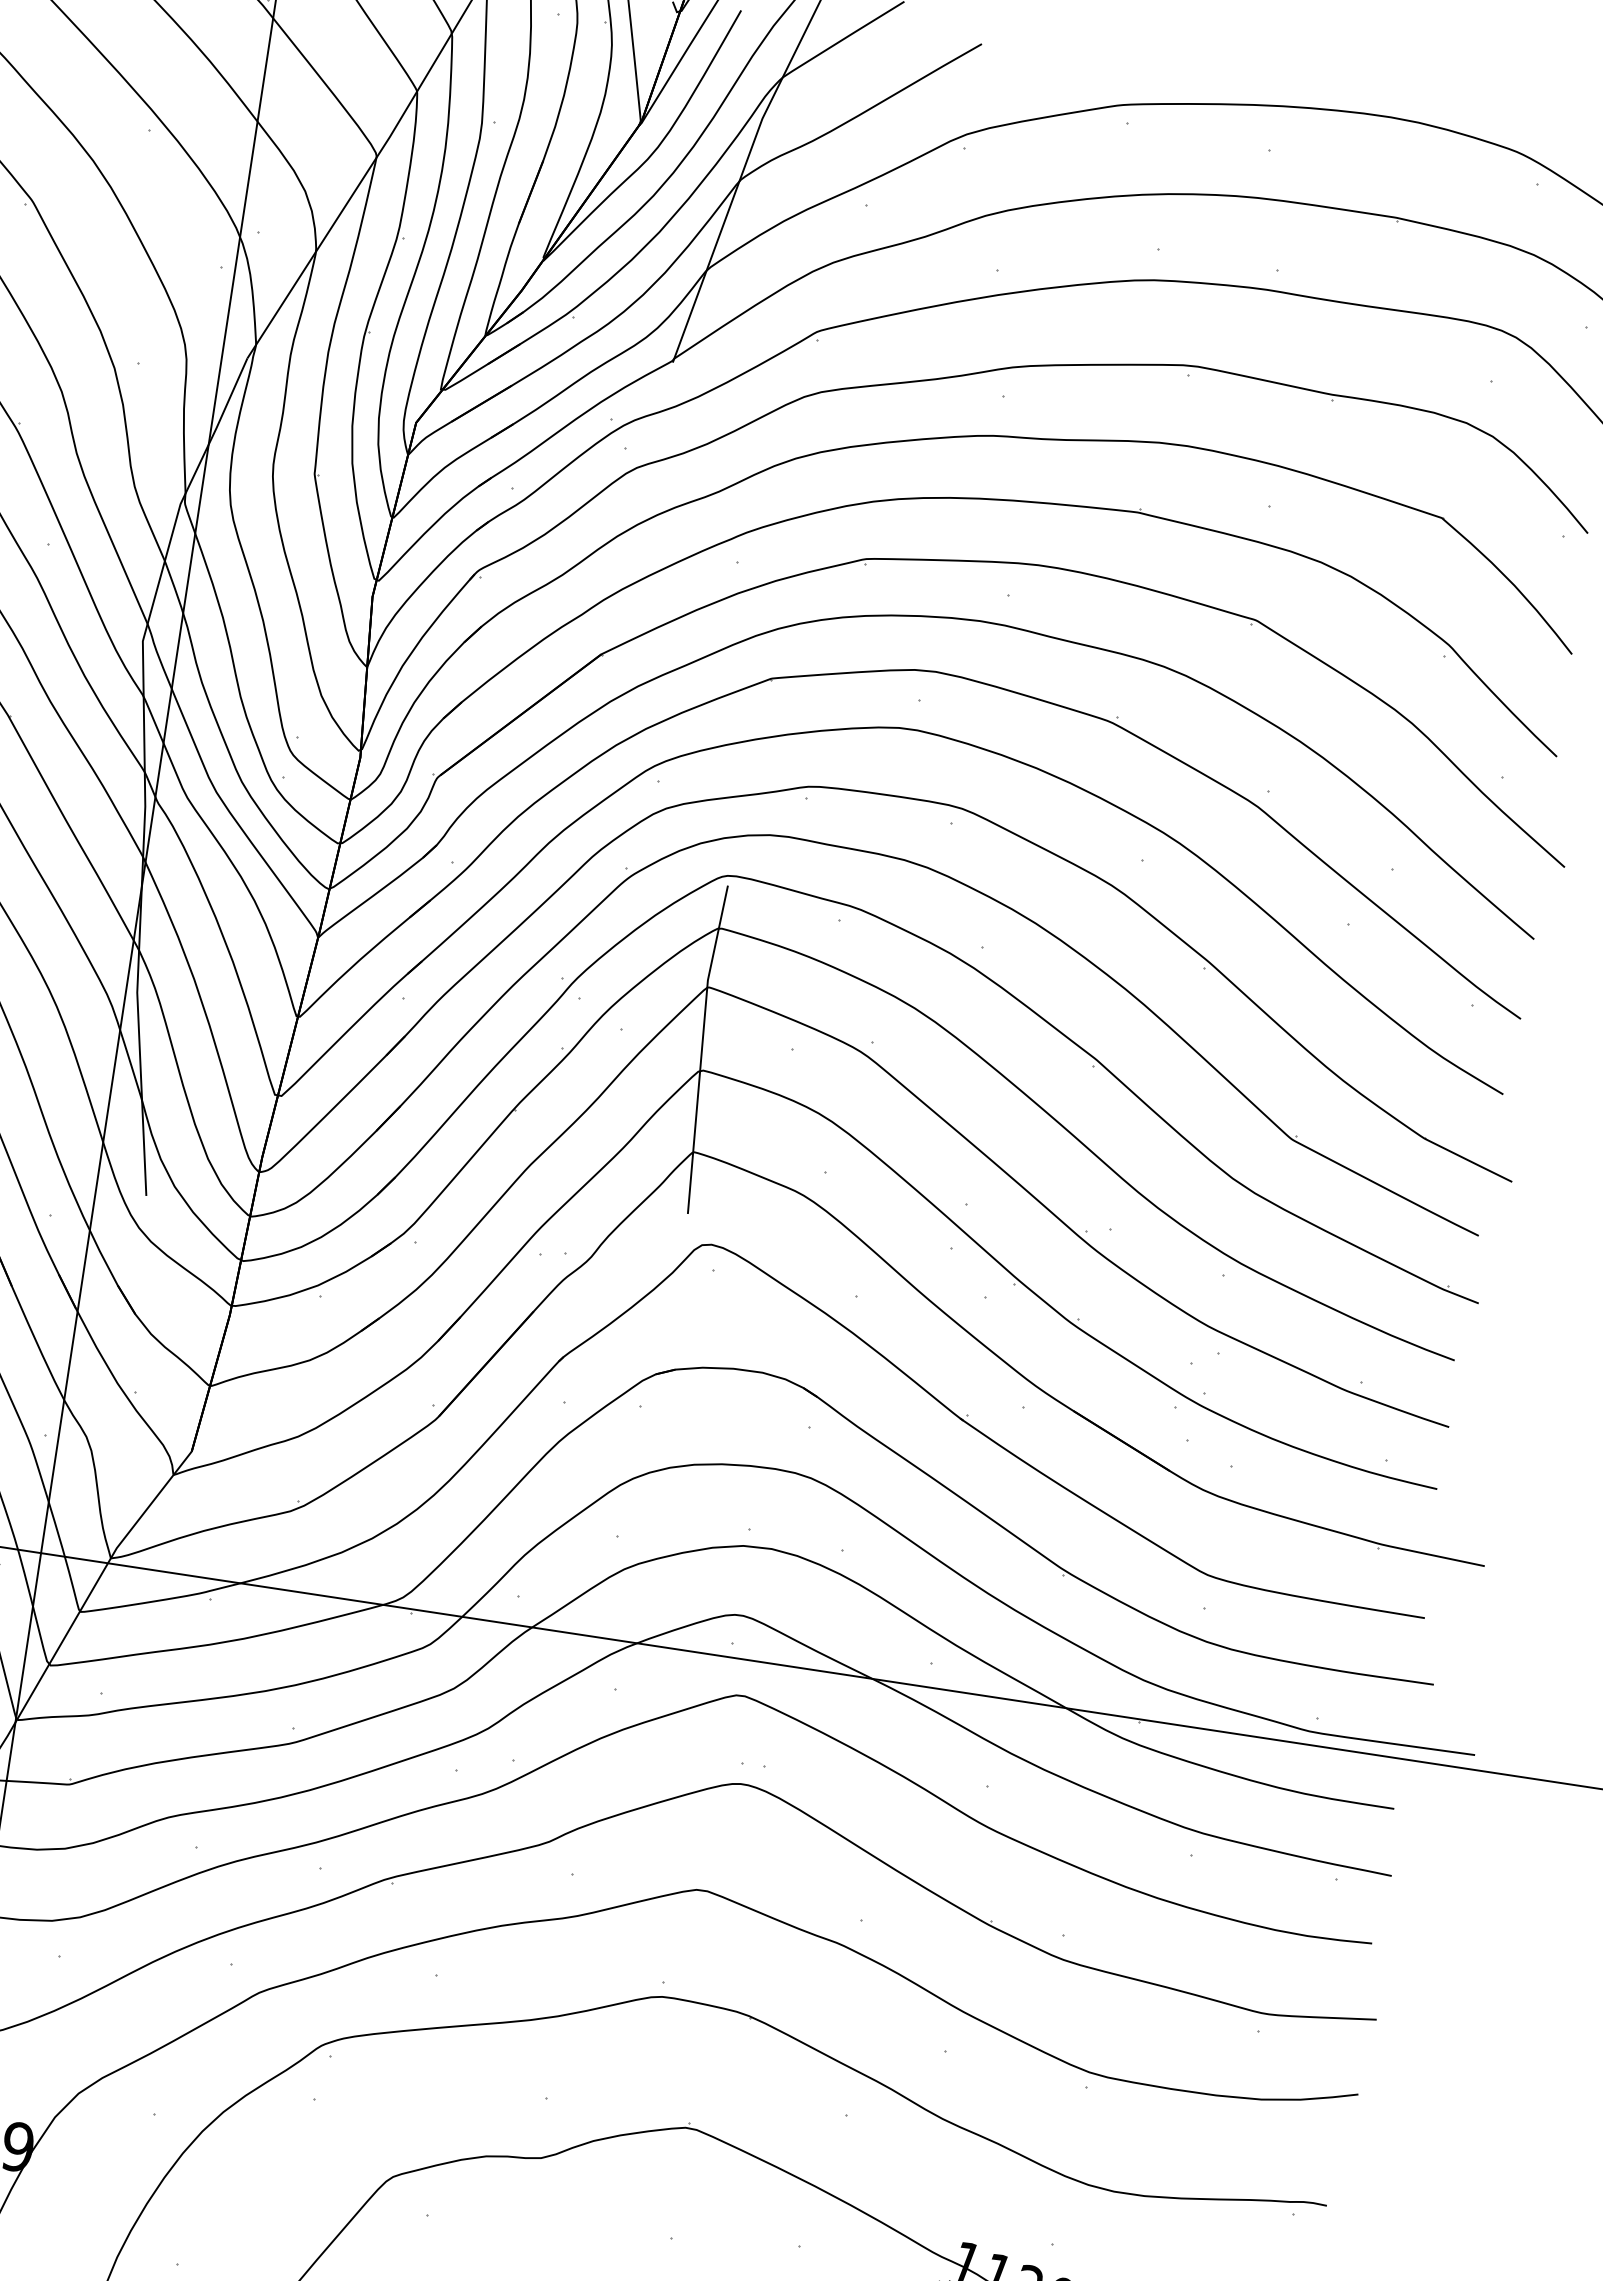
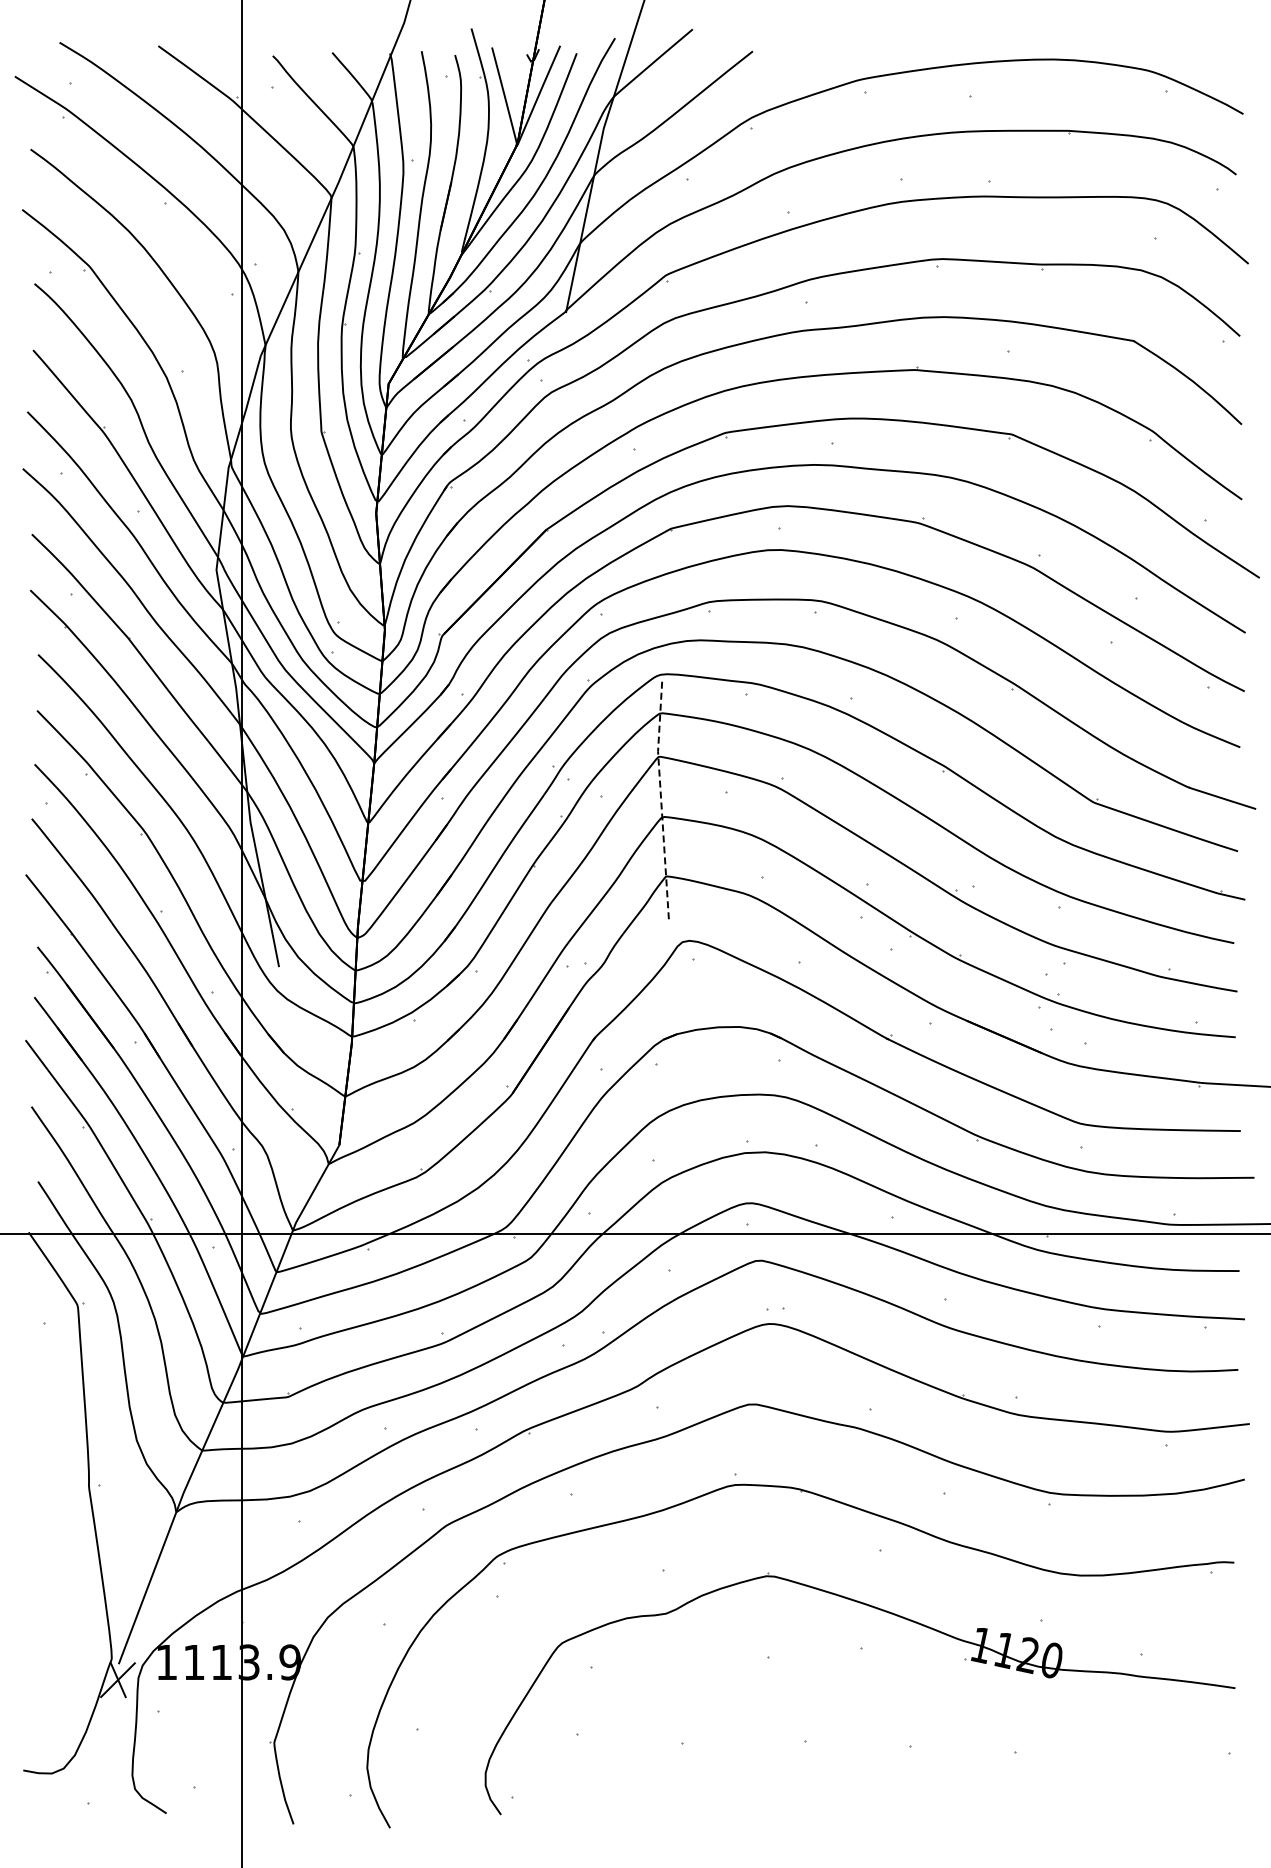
line: (702, 1047) -> (661, 800), solid -> dashed

